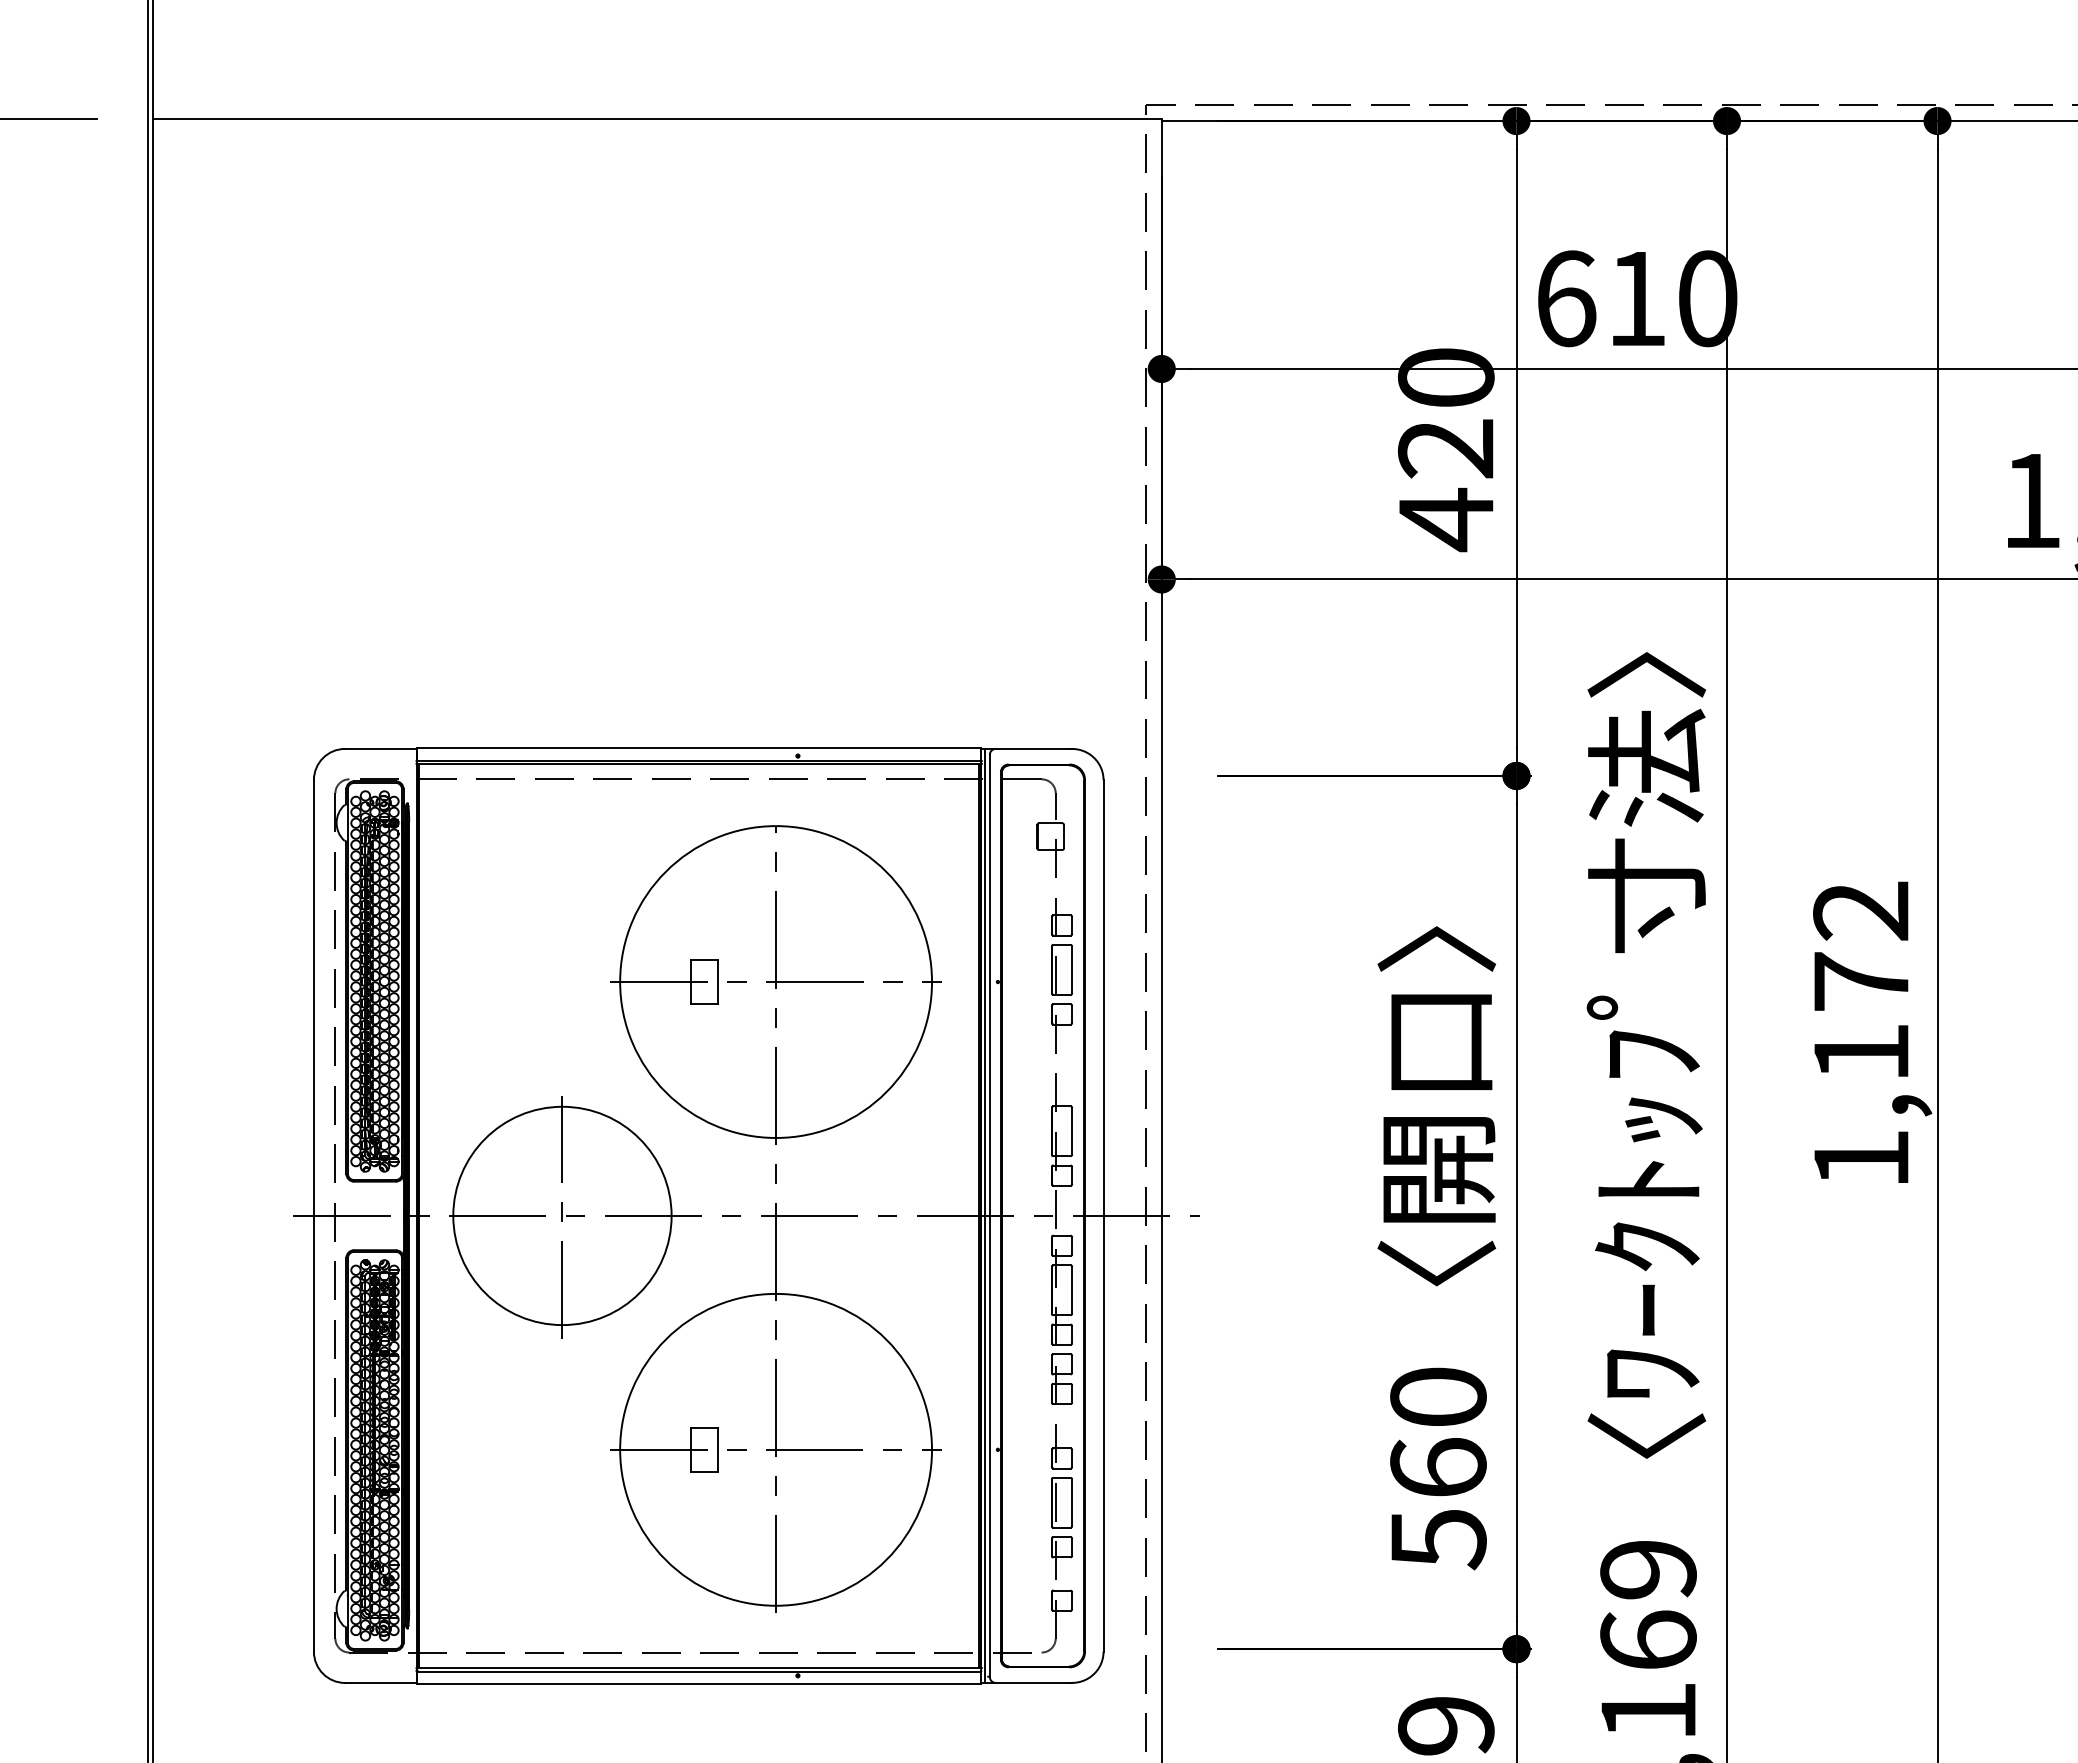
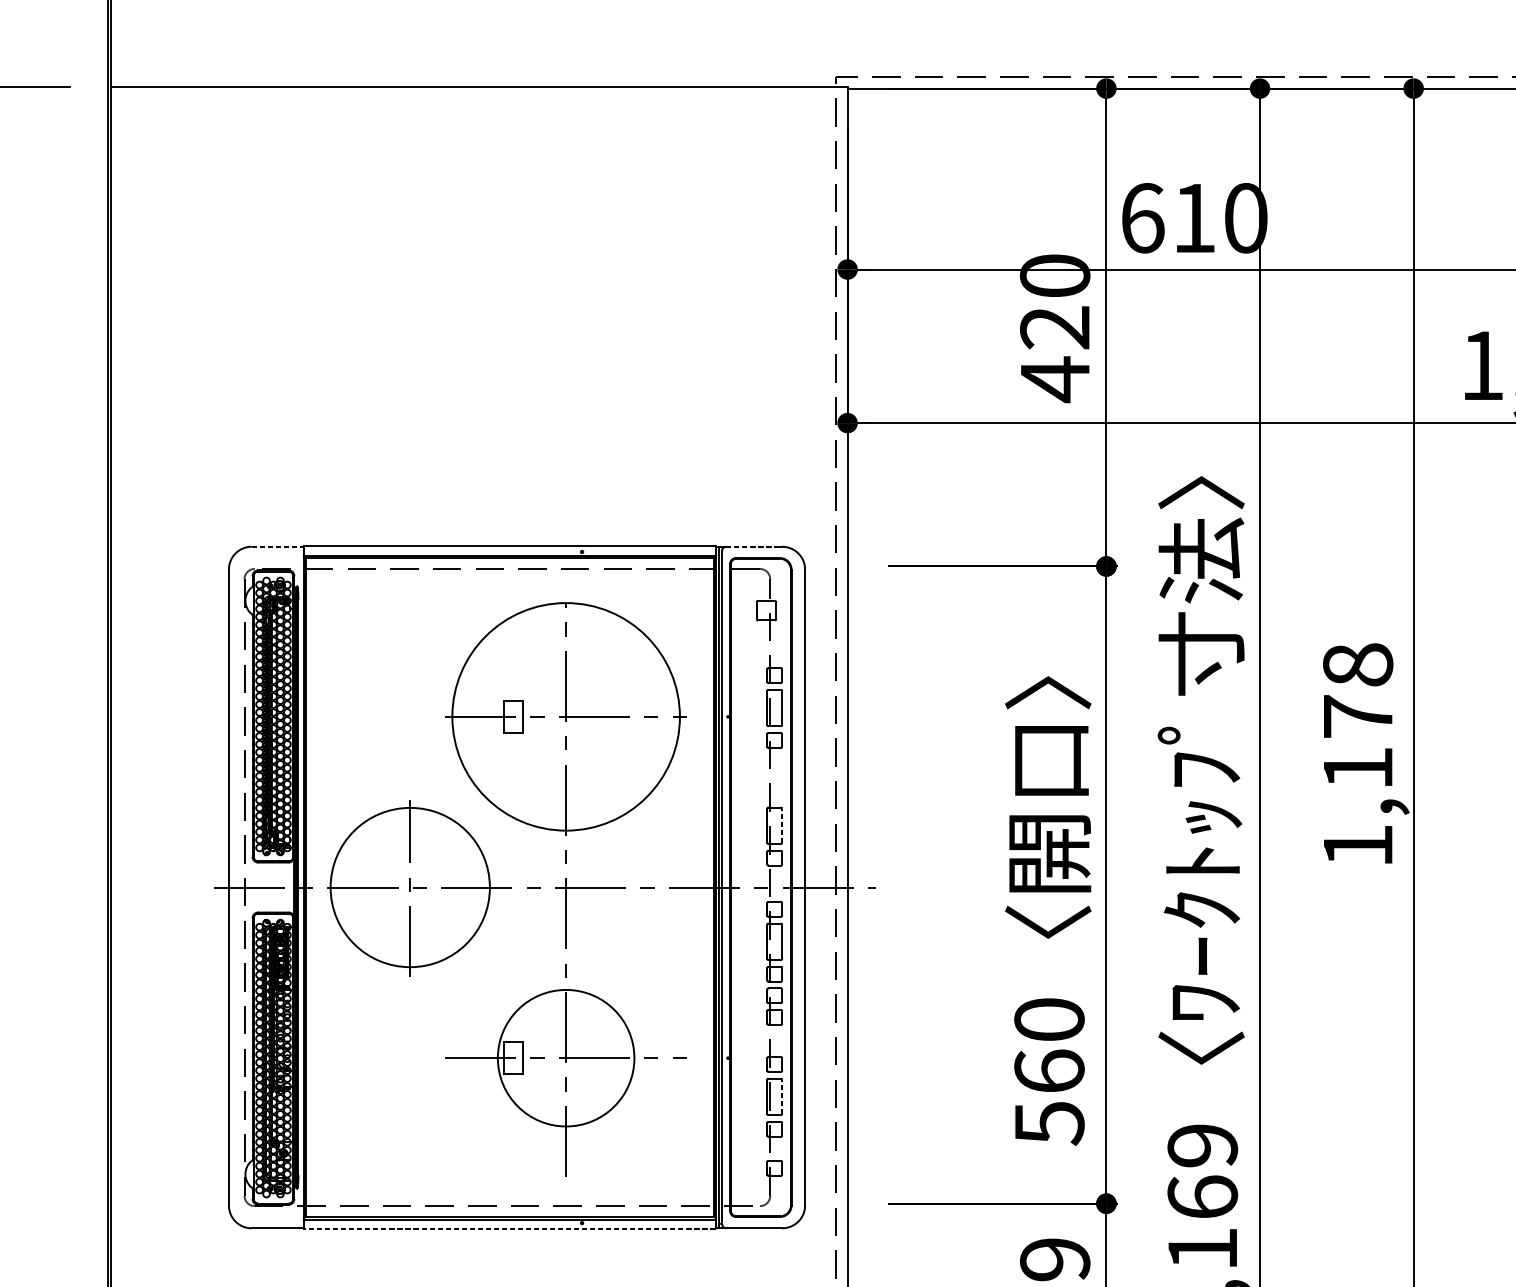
line: (380, 748) -> (277, 546), solid -> dashed
line: (1033, 748) -> (753, 546), solid -> dashed
text: (1861, 910) -> (1358, 664), 1,172 -> 1,178
line: (1072, 1130) -> (782, 825), solid -> dashed
circle: (776, 1449) -> (566, 1057), size x0.6
line: (1072, 1502) -> (782, 1096), solid -> dashed
line: (699, 1683) -> (510, 1228), solid -> dashed

